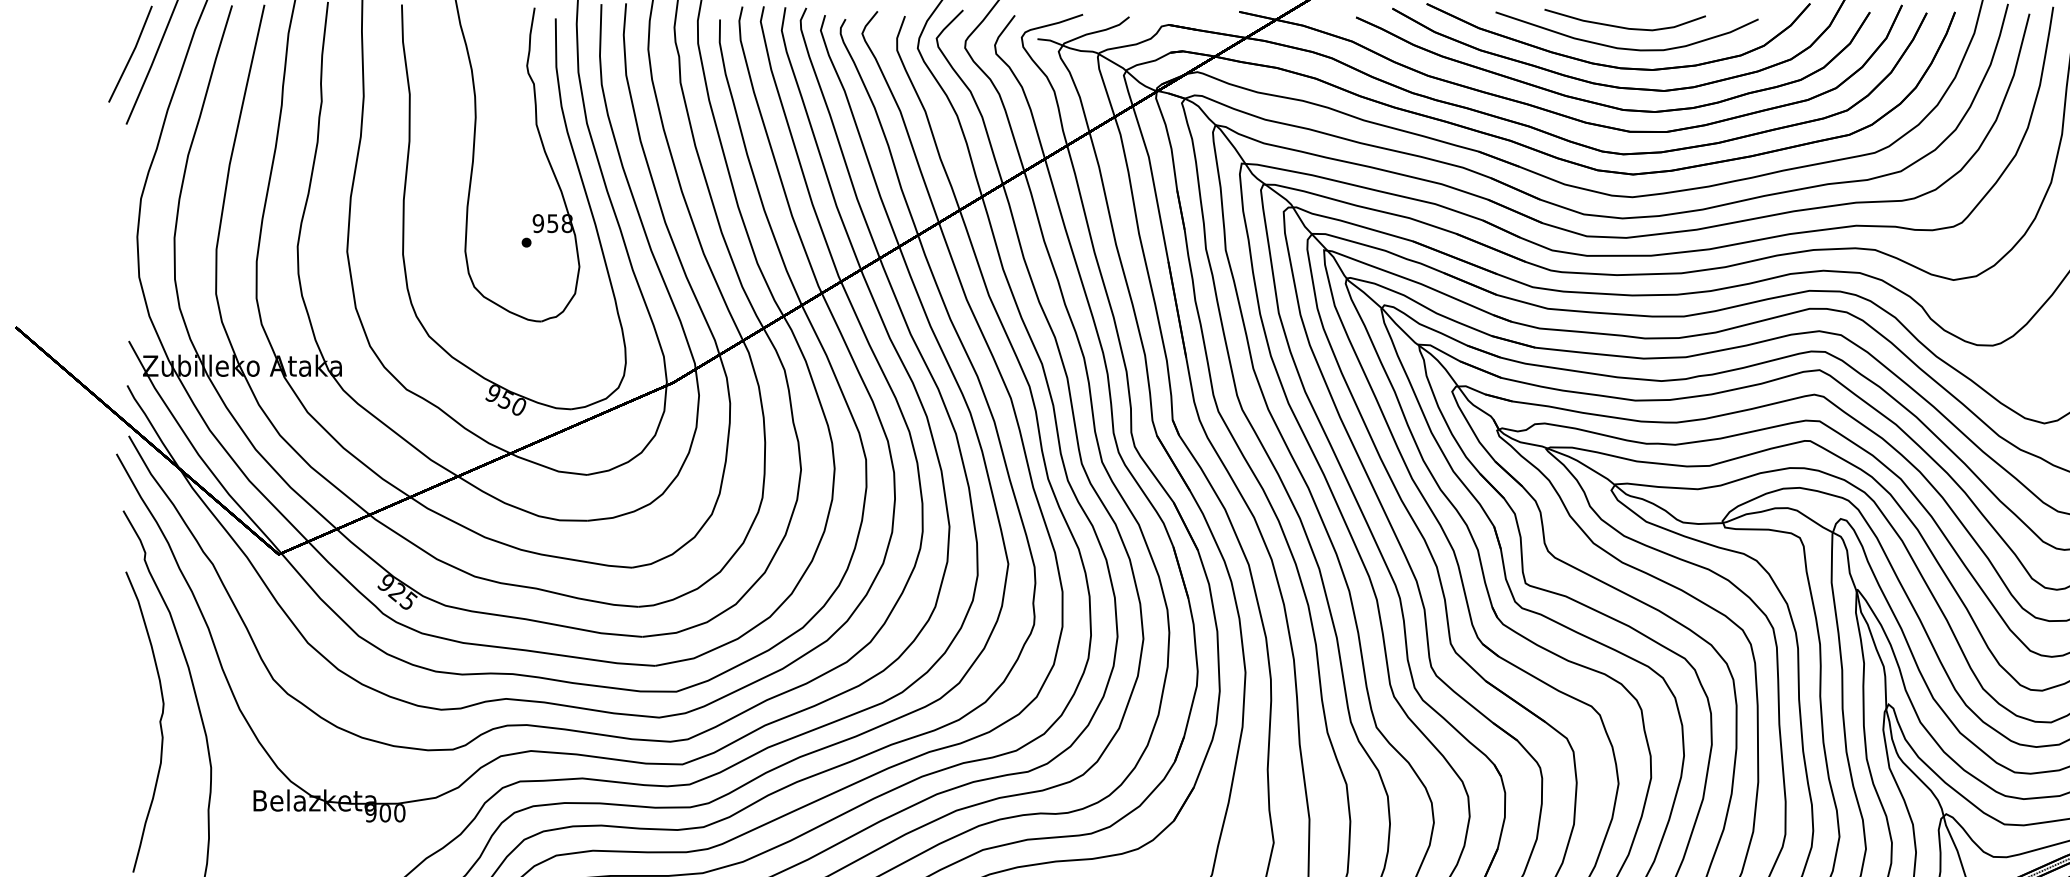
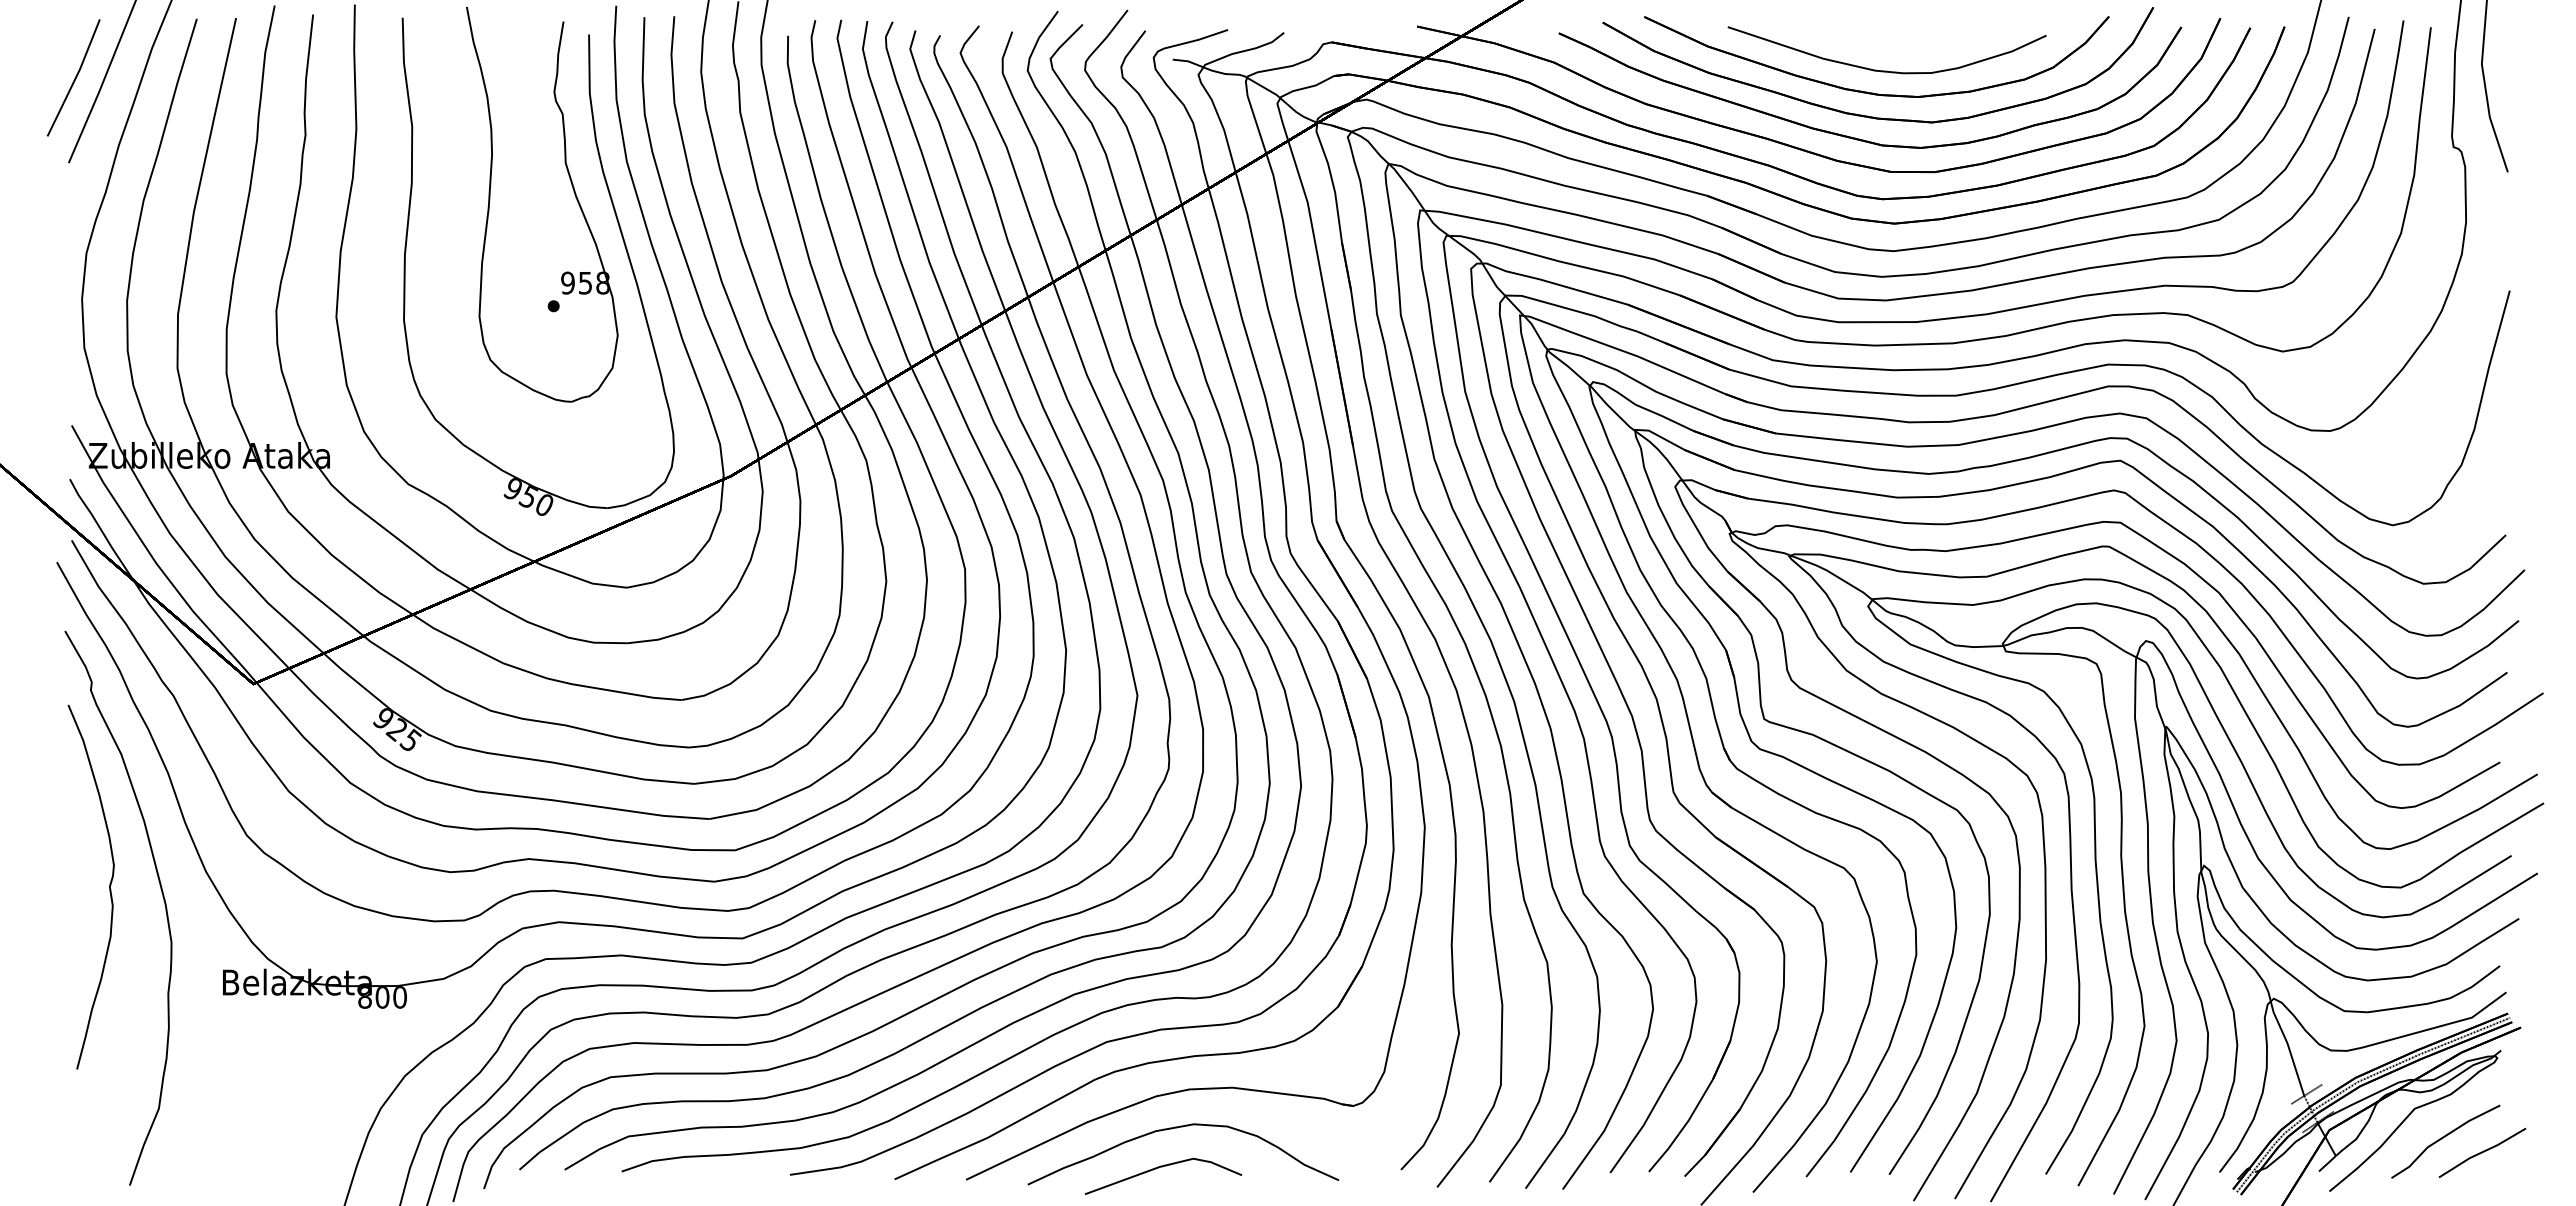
part: (1622, 26) -> (1881, 44), removed
text: (370, 813) -> (364, 997), 900 -> 800

